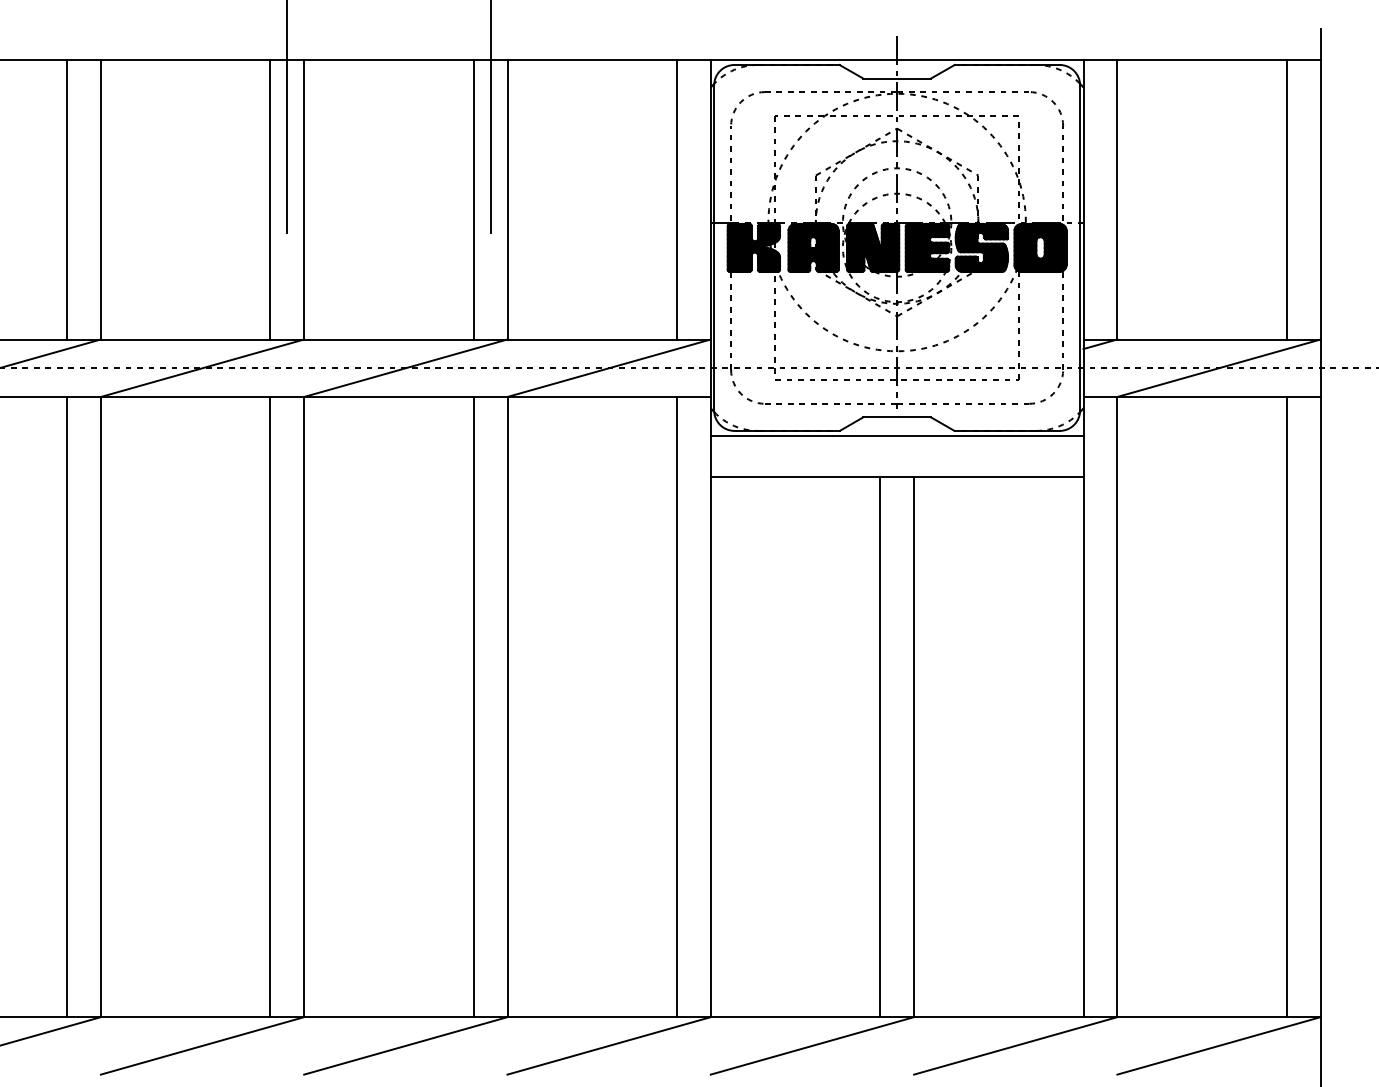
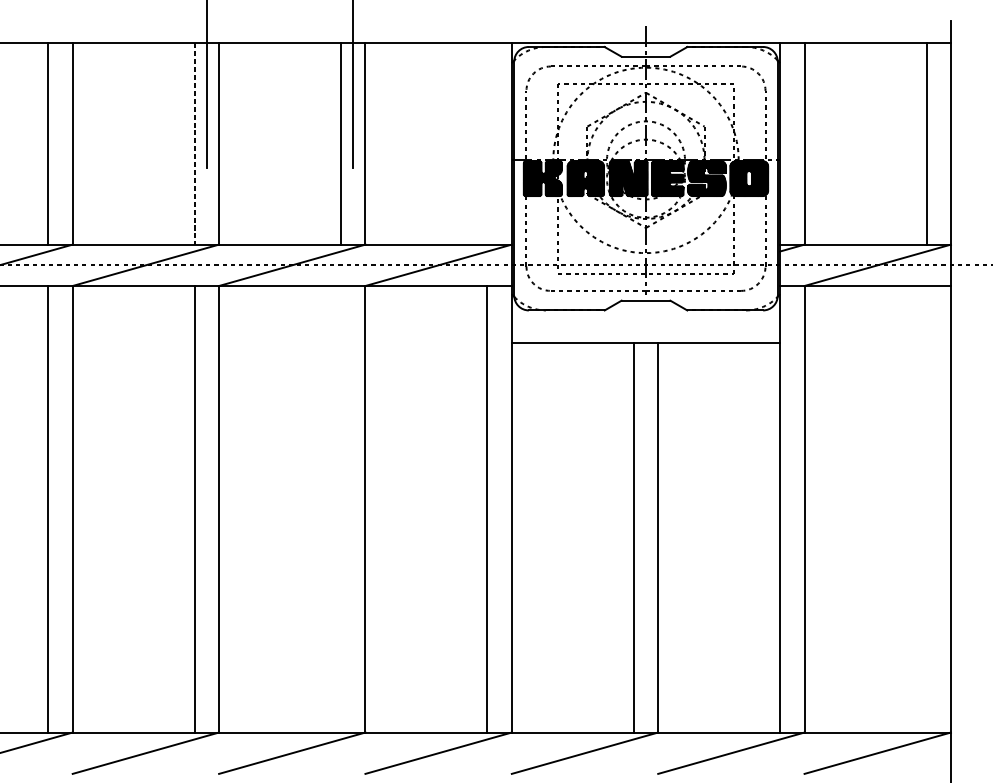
line: (270, 199) -> (194, 143), solid -> dashed
line: (676, 199) -> (487, 143), removed
line: (896, 436) -> (645, 314), removed
line: (473, 706) -> (340, 508), removed
line: (1286, 706) -> (926, 508), removed

